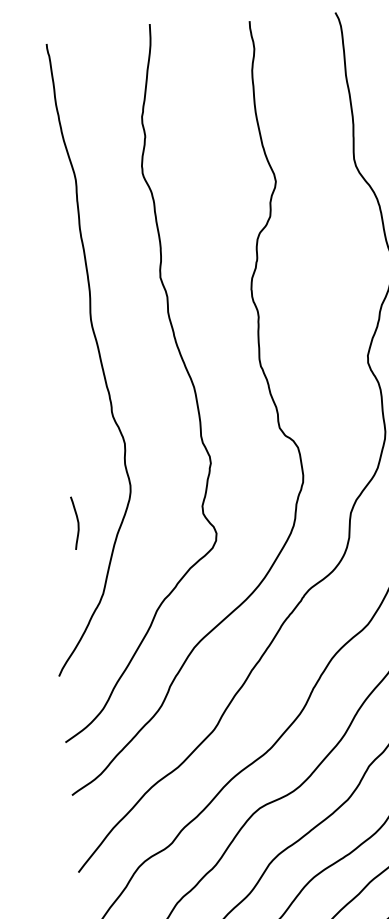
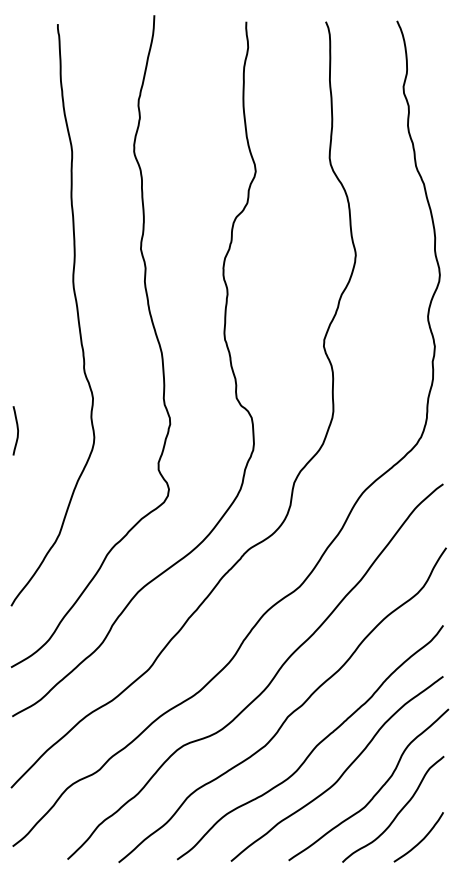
curve: (77, 522) -> (17, 430), moved

